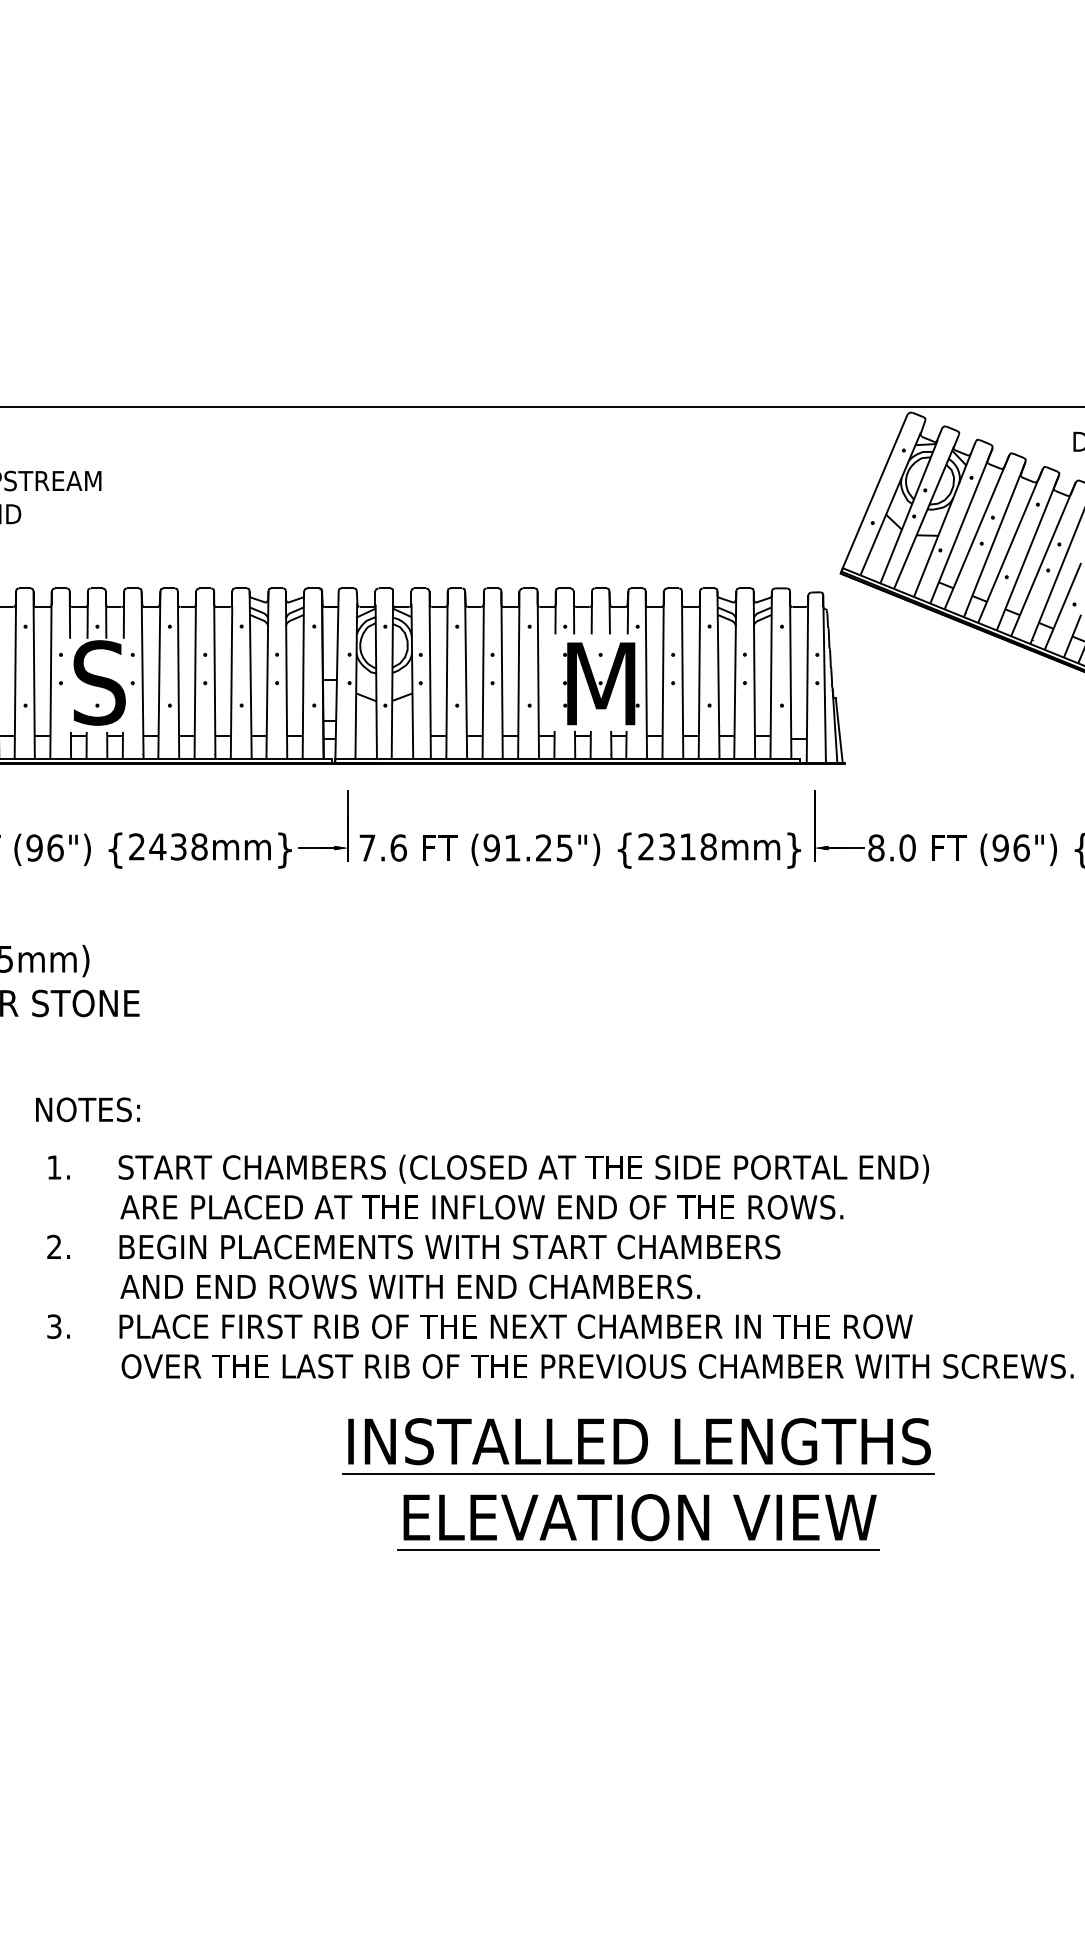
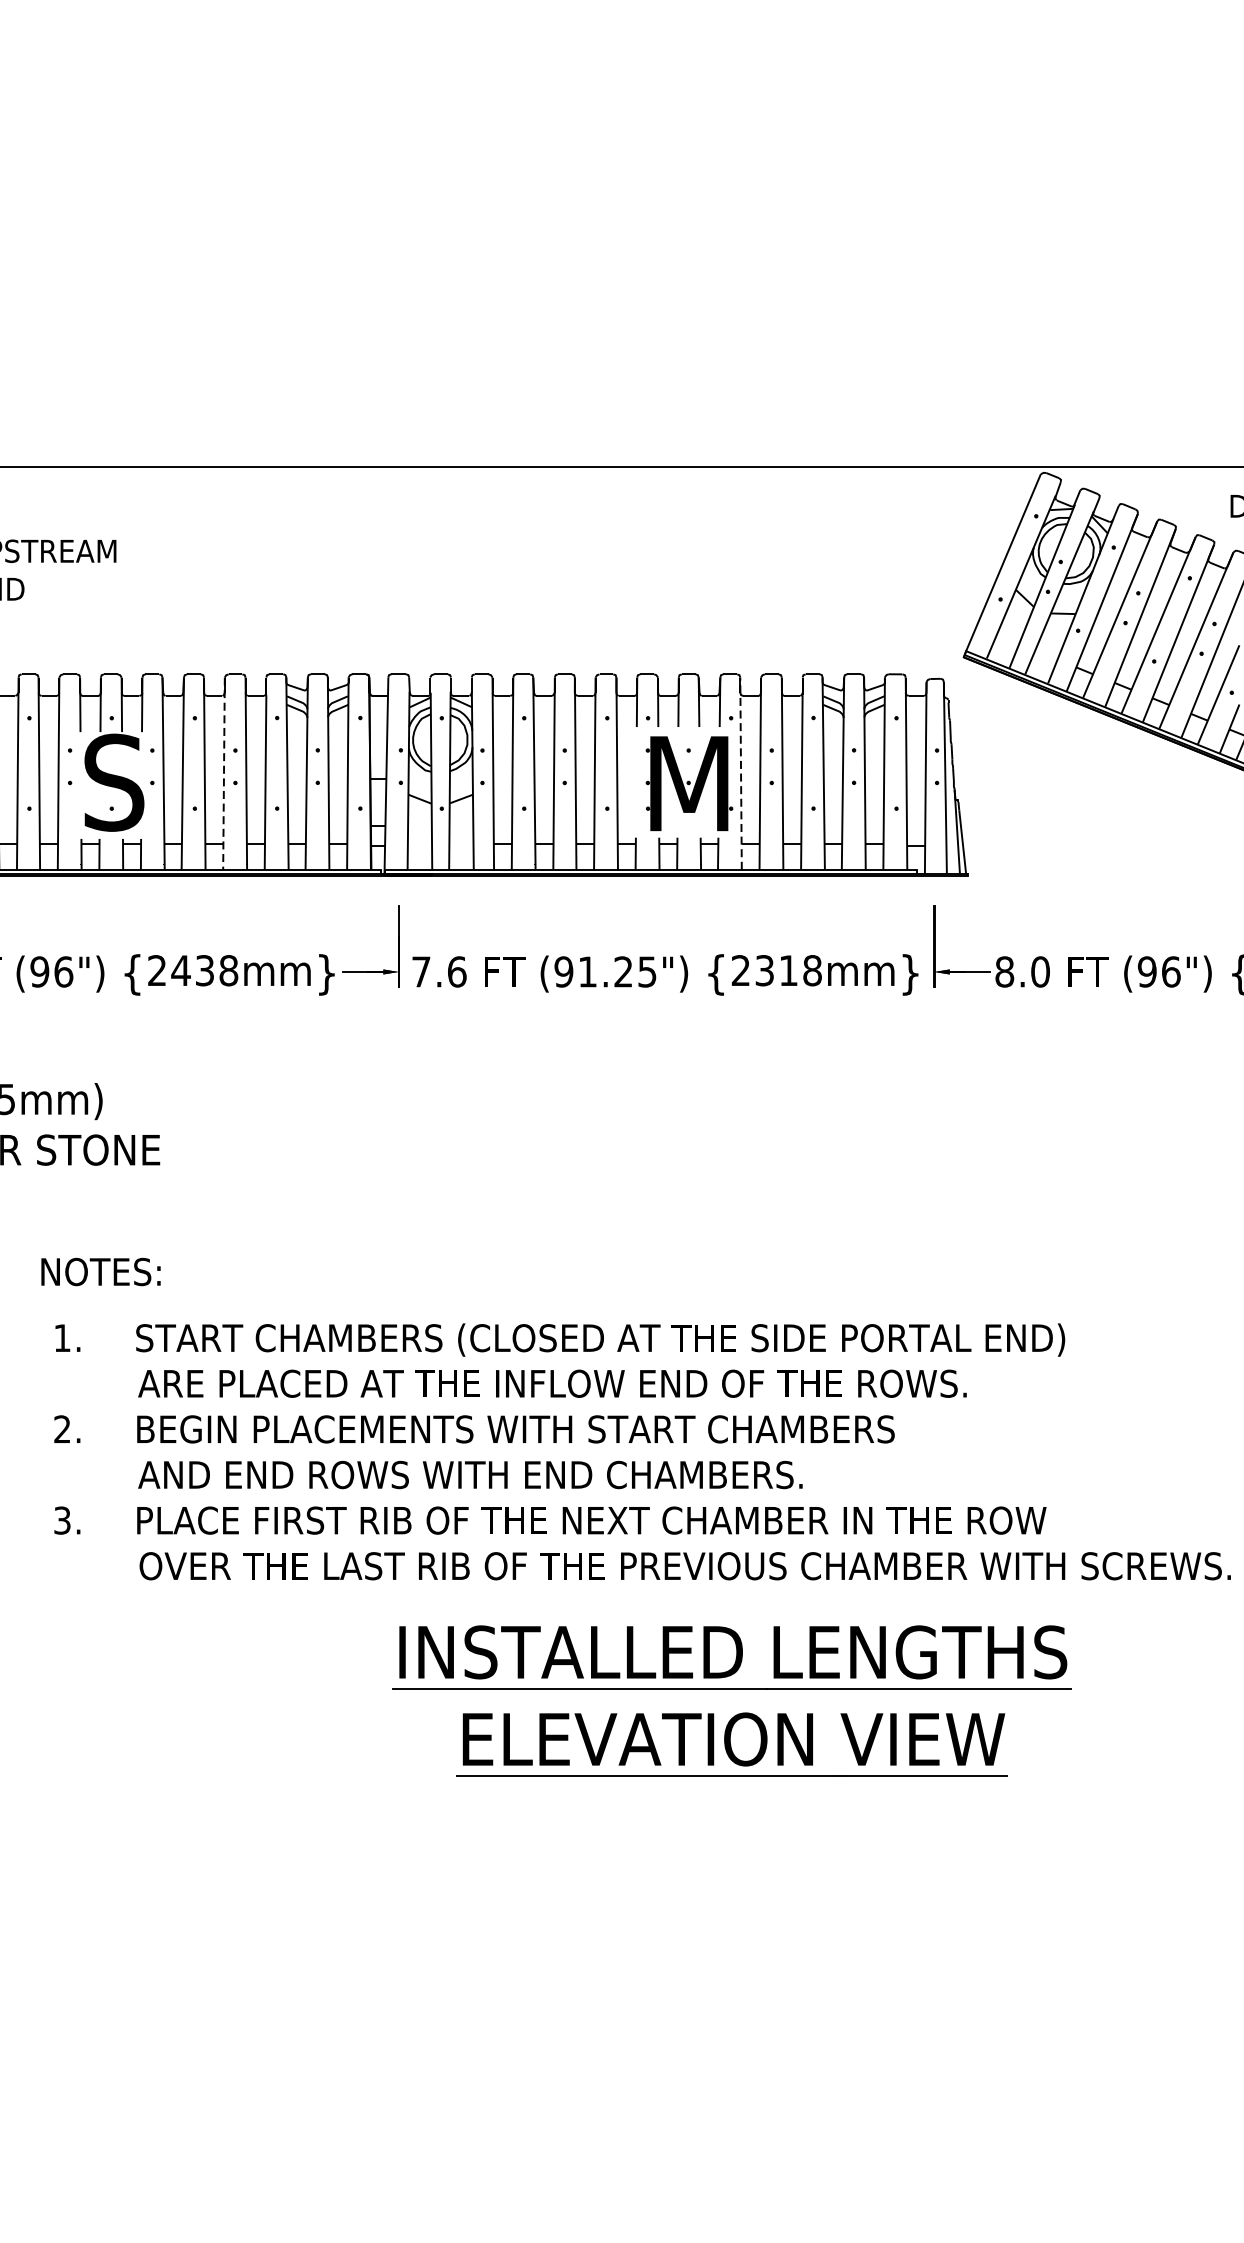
line: (195, 675) -> (224, 774), solid -> dashed
line: (646, 675) -> (741, 774), solid -> dashed

